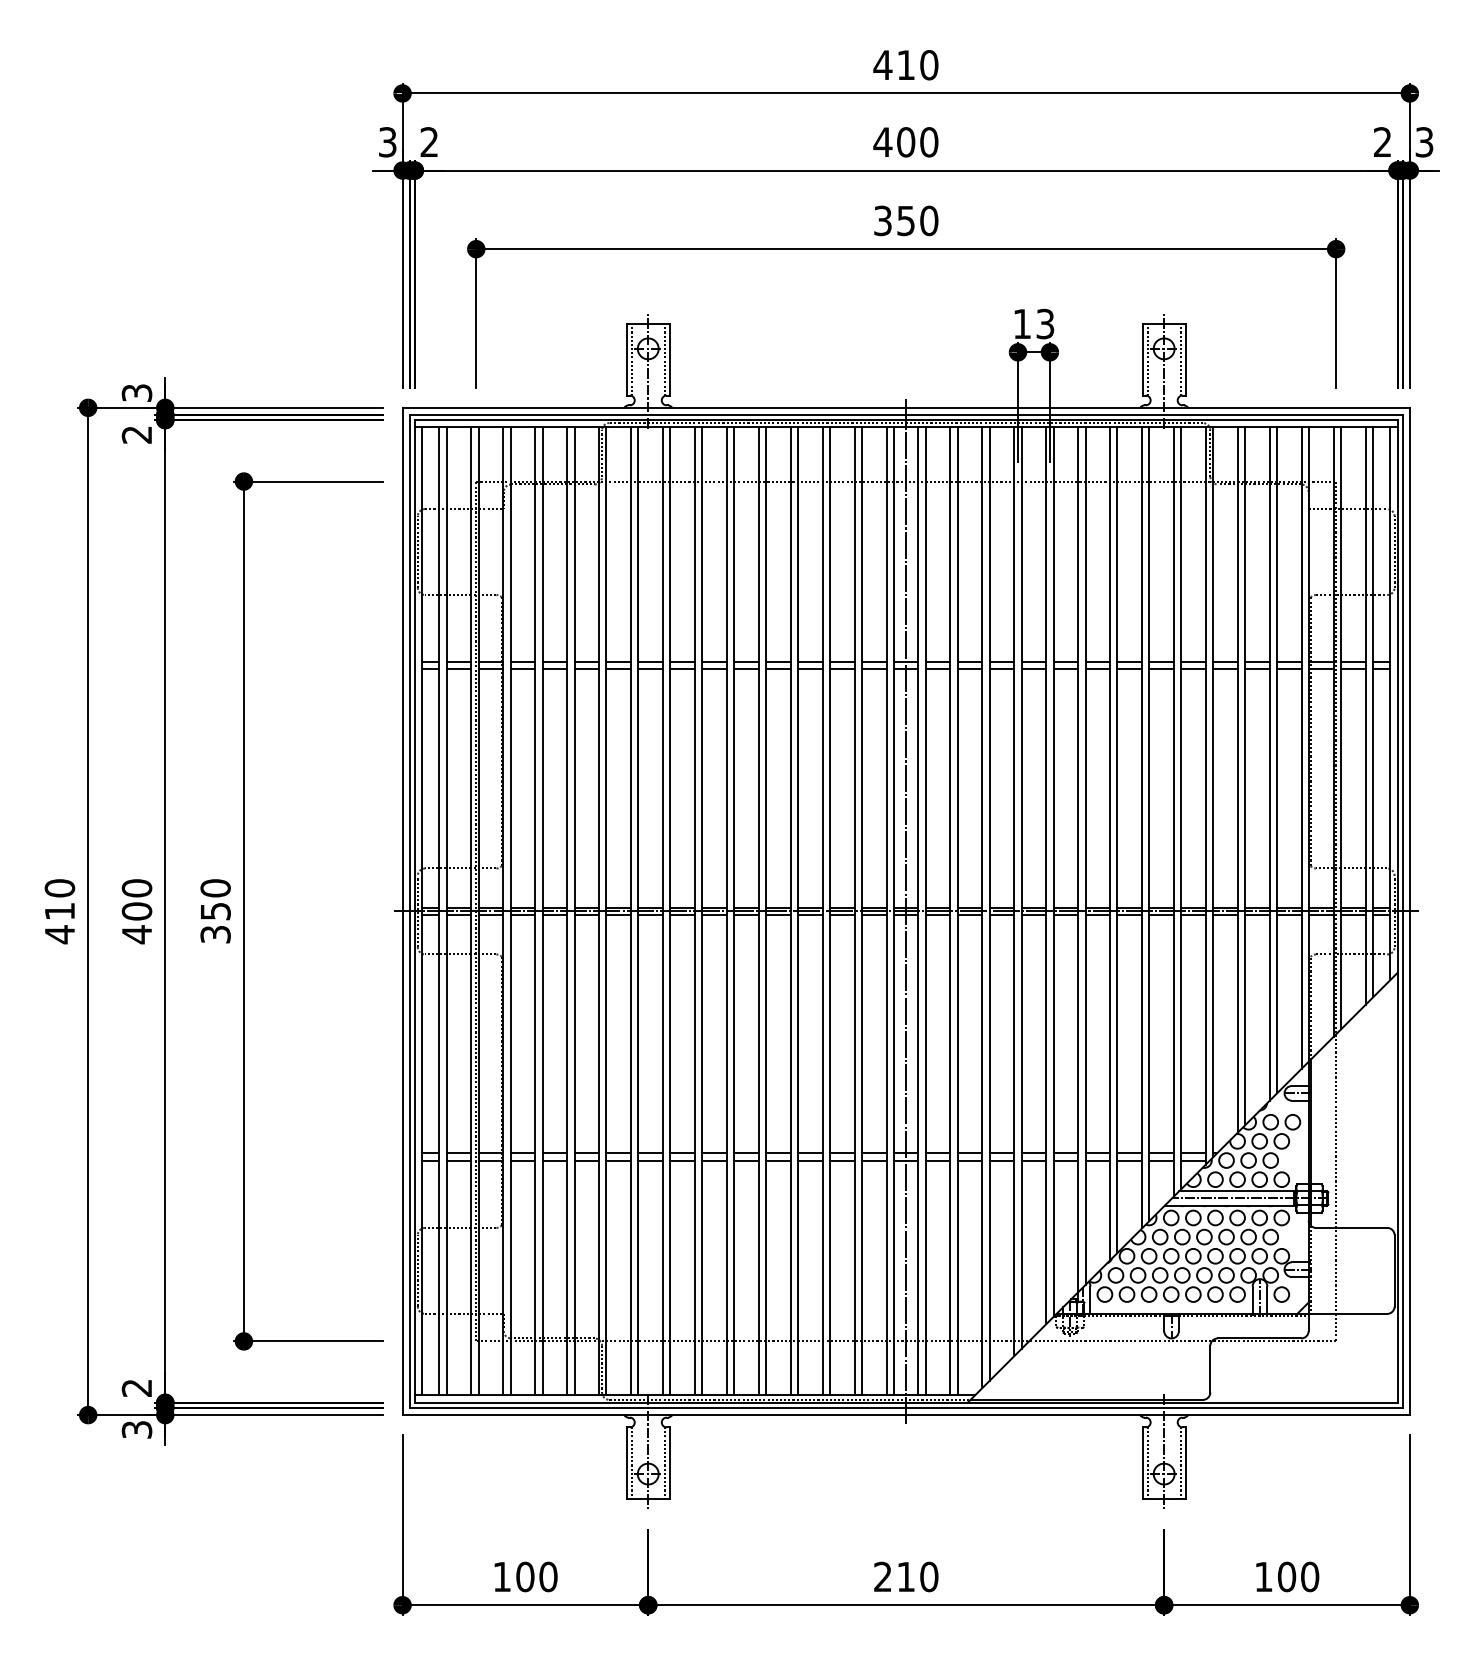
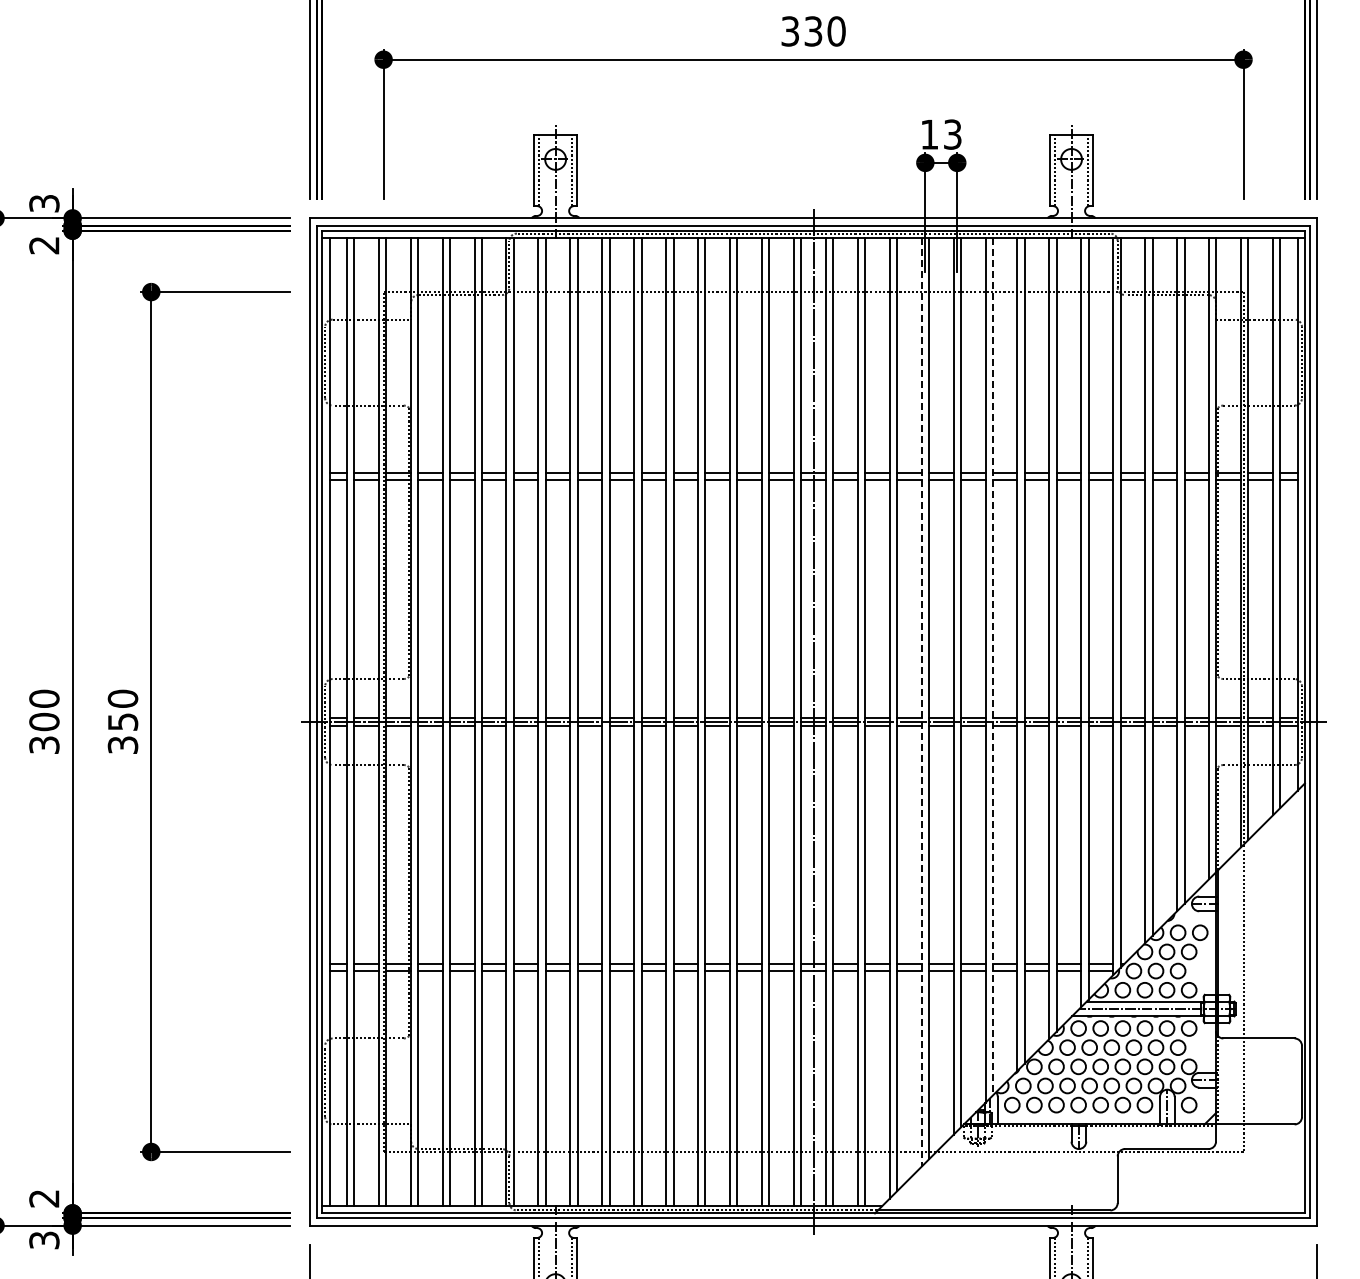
text: (906, 220) -> (813, 31), 350 -> 330
line: (1085, 856) -> (992, 667), solid -> dashed
line: (1014, 892) -> (921, 703), solid -> dashed
text: (136, 934) -> (43, 745), 400 -> 300

